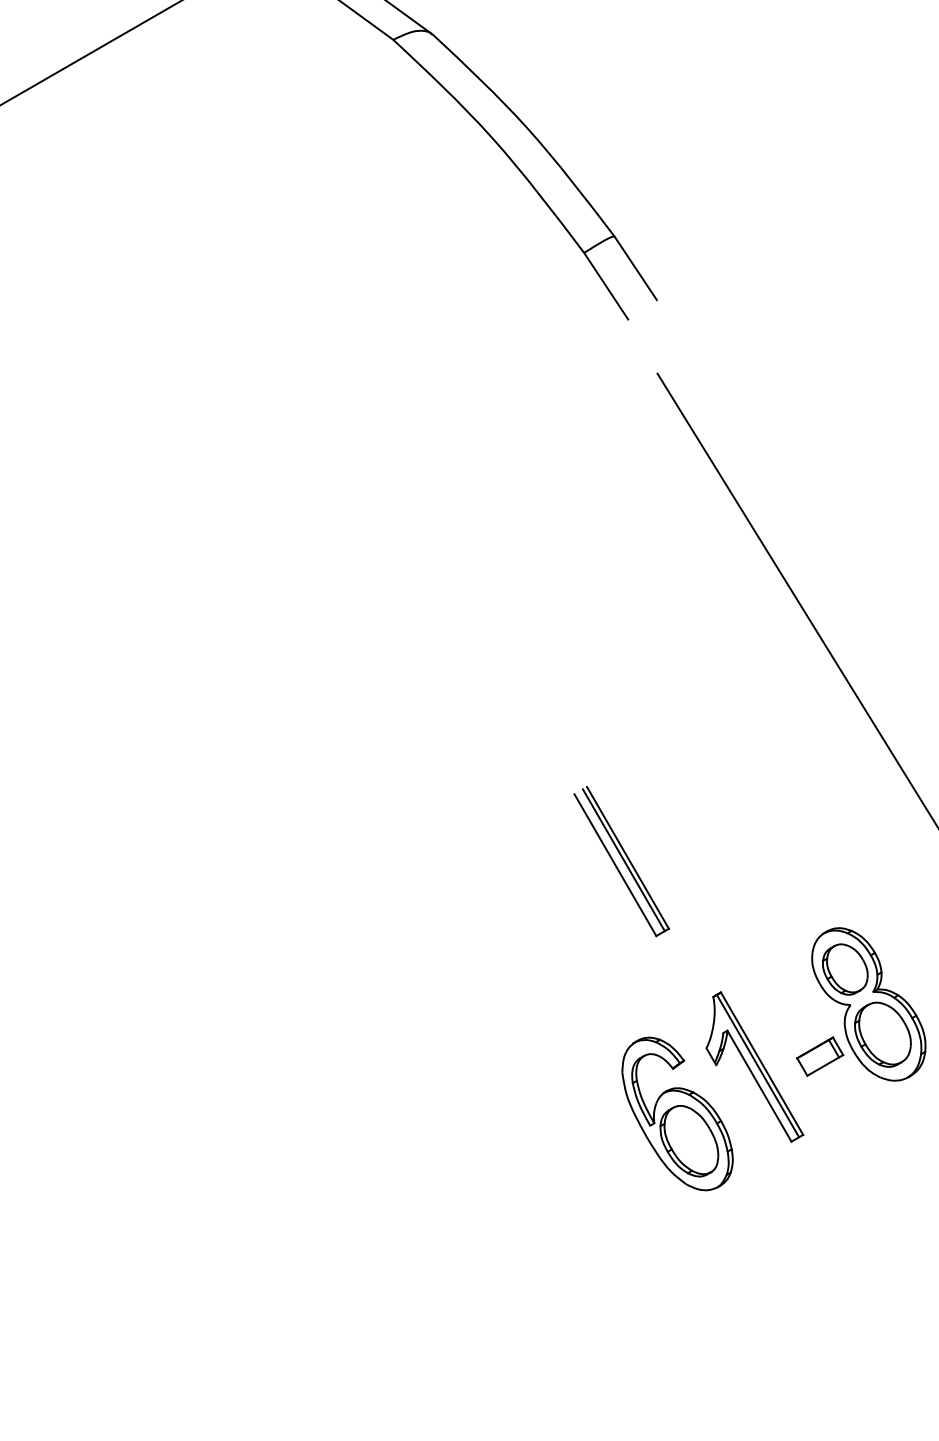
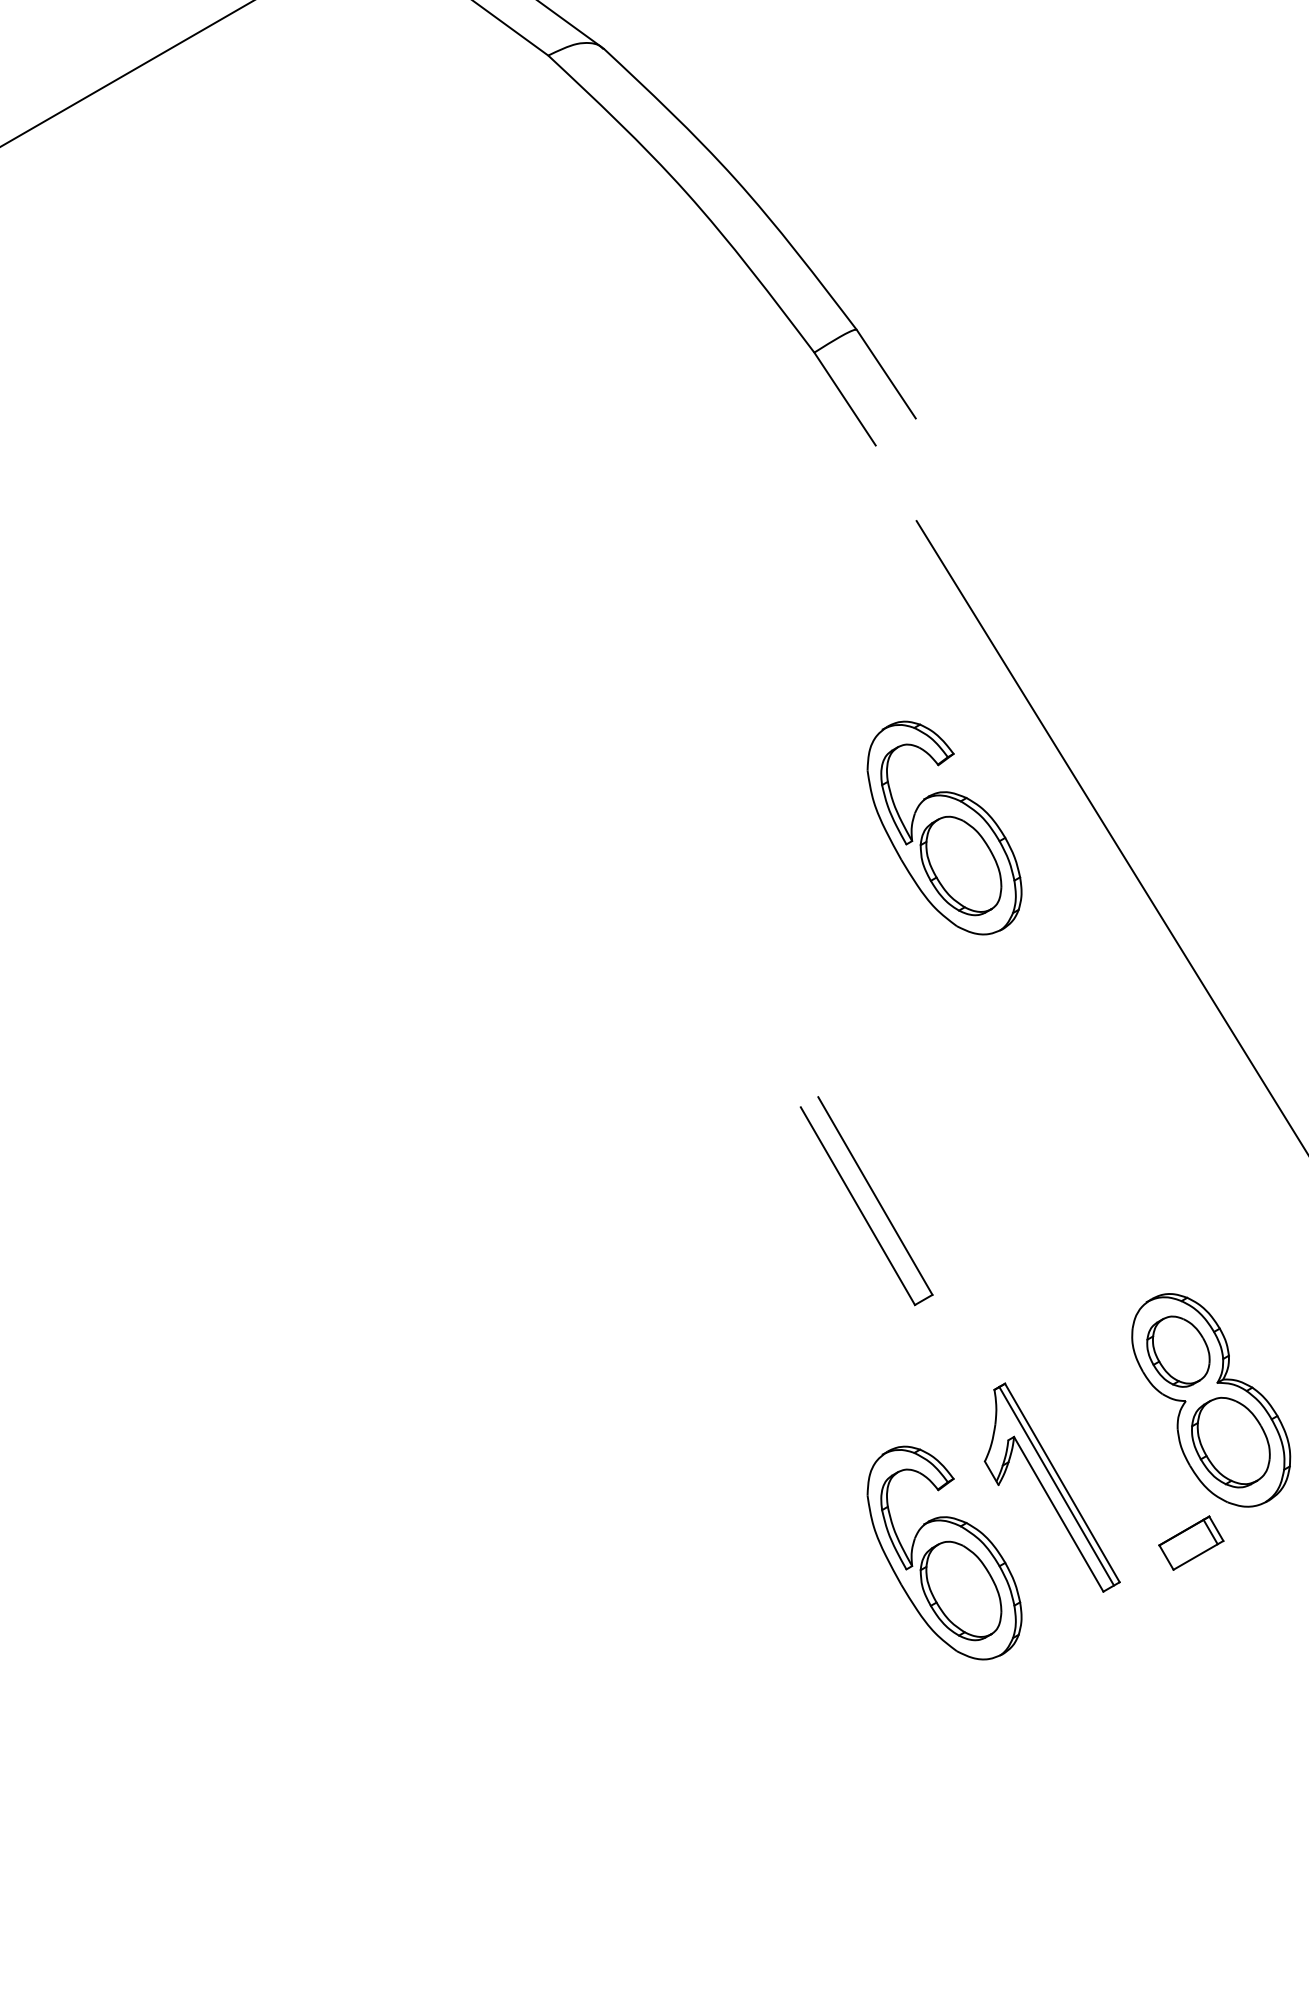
part: (677, 593) -> (944, 827), added
line: (623, 860) -> (869, 1199), removed
part: (820, 1056) -> (1191, 1542), moved

